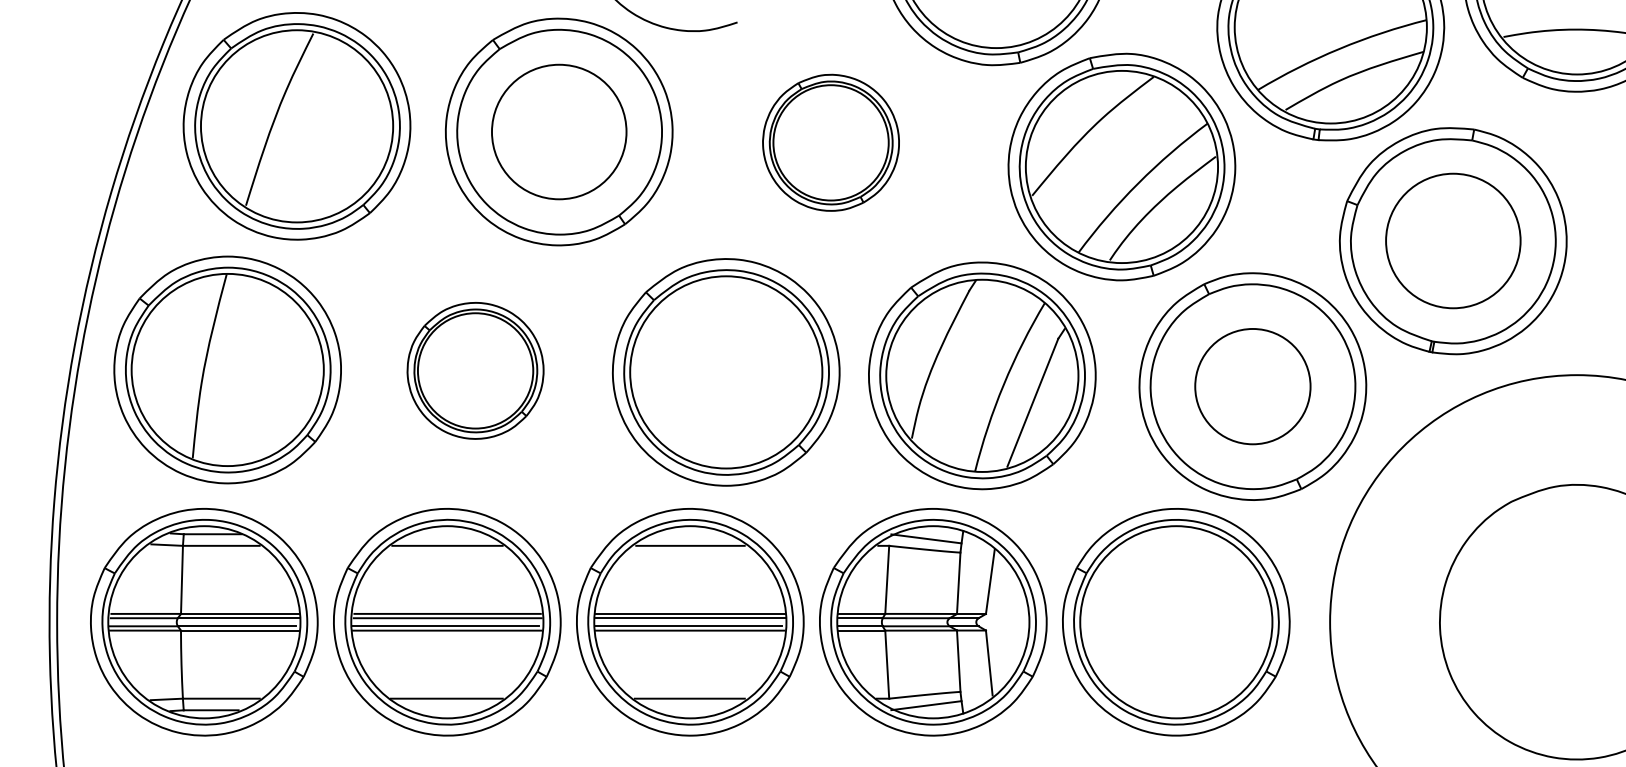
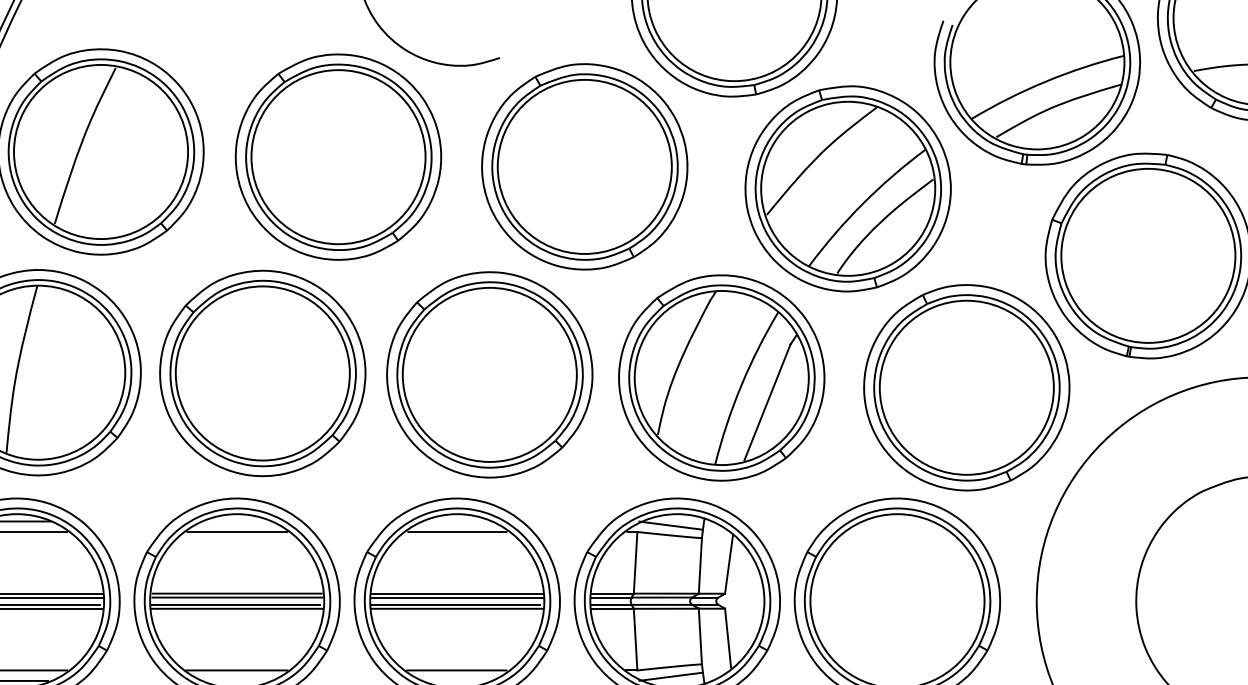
circle: (559, 131) -> (338, 156), size x1.43
part: (830, 142) -> (584, 166), size x1.67
circle: (1453, 240) -> (1148, 255), size x1.43
part: (475, 370) -> (262, 373), size x1.67
circle: (1252, 386) -> (966, 387), size x1.67

